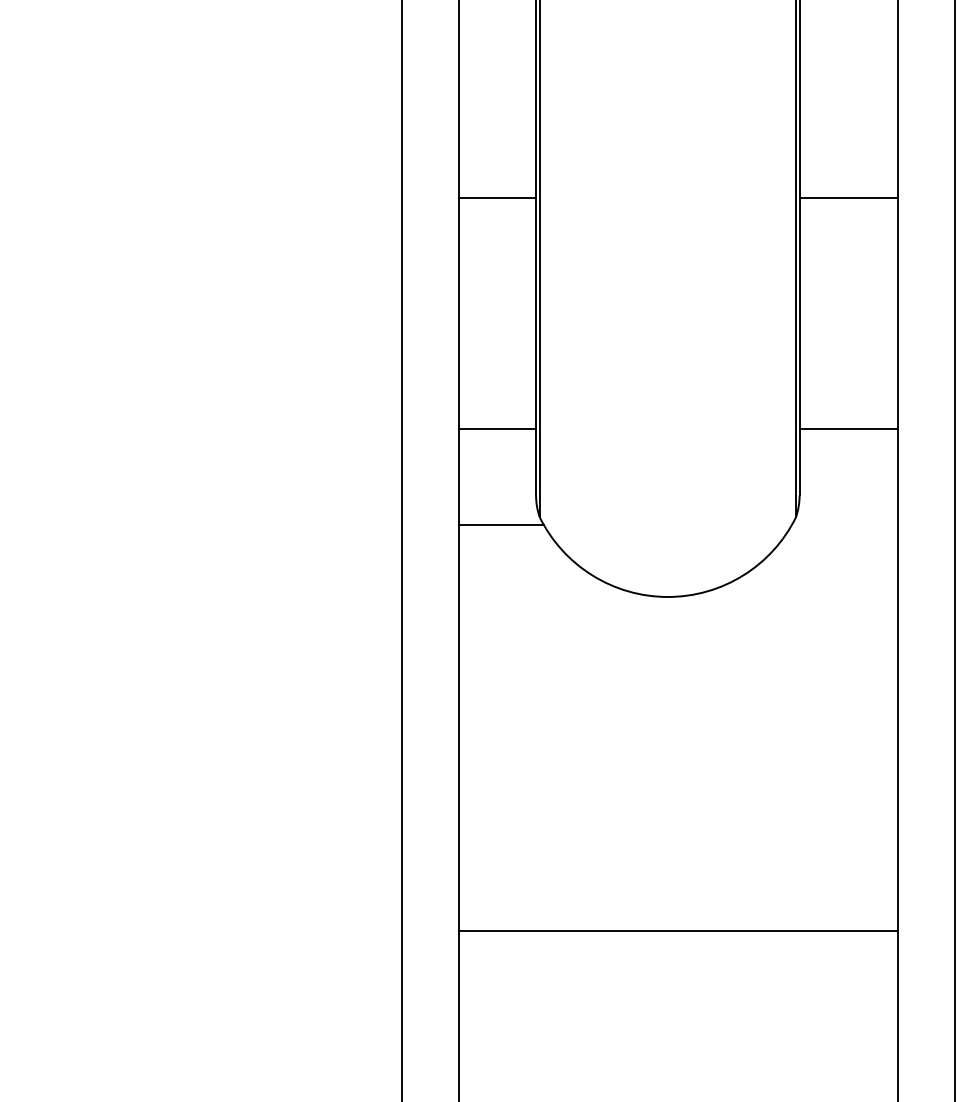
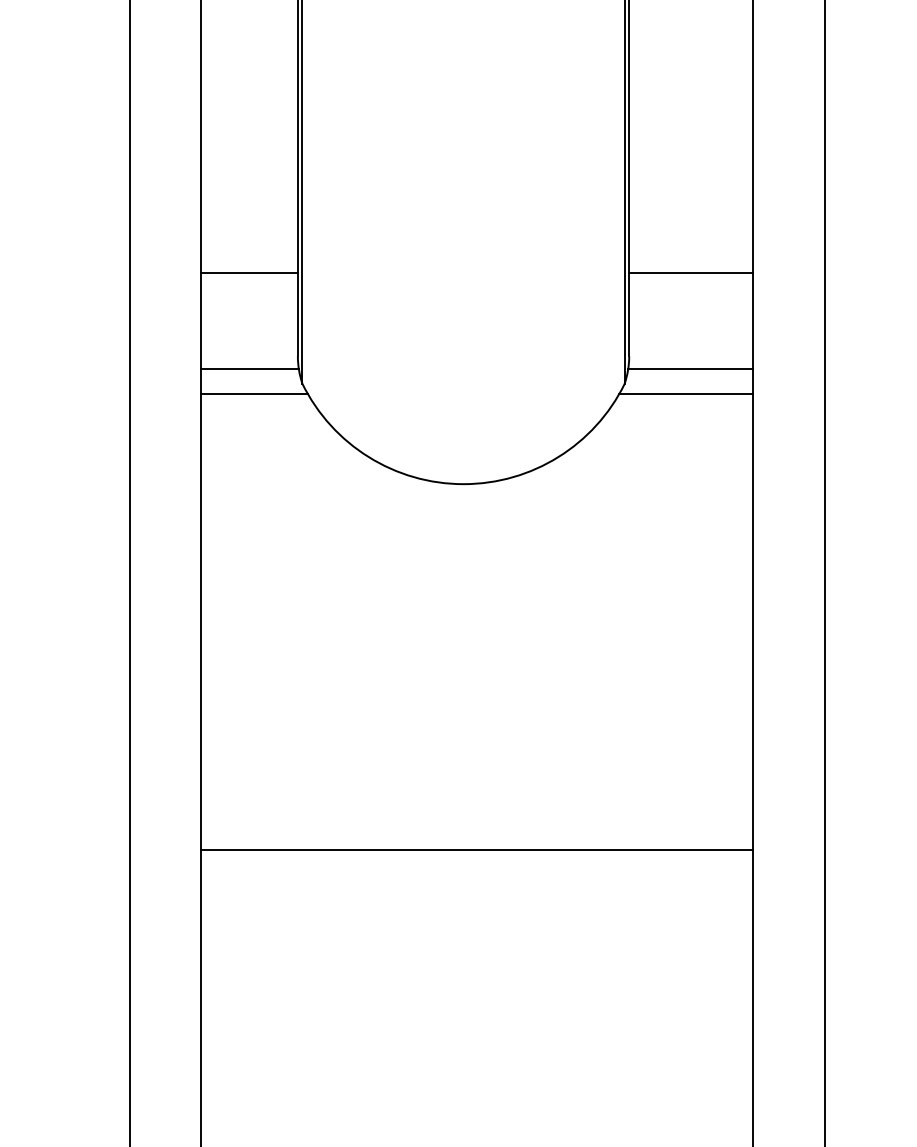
line: (497, 505) -> (249, 369), added
line: (848, 505) -> (690, 369), added
line: (844, 525) -> (685, 394), added
line: (678, 930) -> (476, 849), moved

